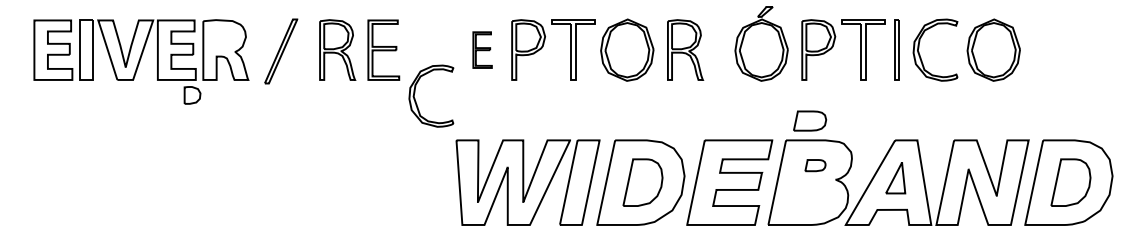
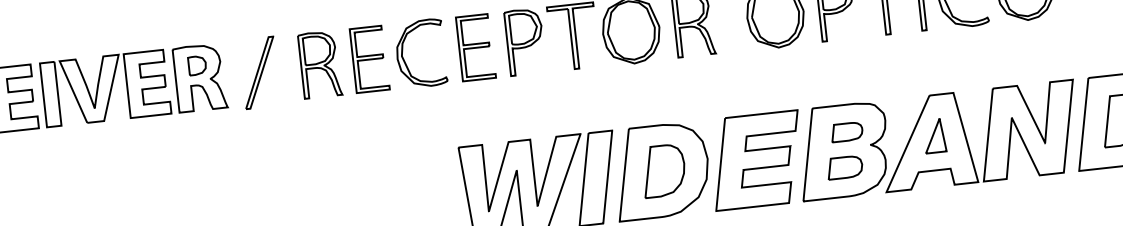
part: (482, 49) -> (475, 46), size x1.67
part: (415, 93) -> (403, 52), moved
part: (192, 95) -> (197, 65), moved
part: (810, 120) -> (845, 166), moved
part: (815, 165) -> (846, 131), size x1.43

